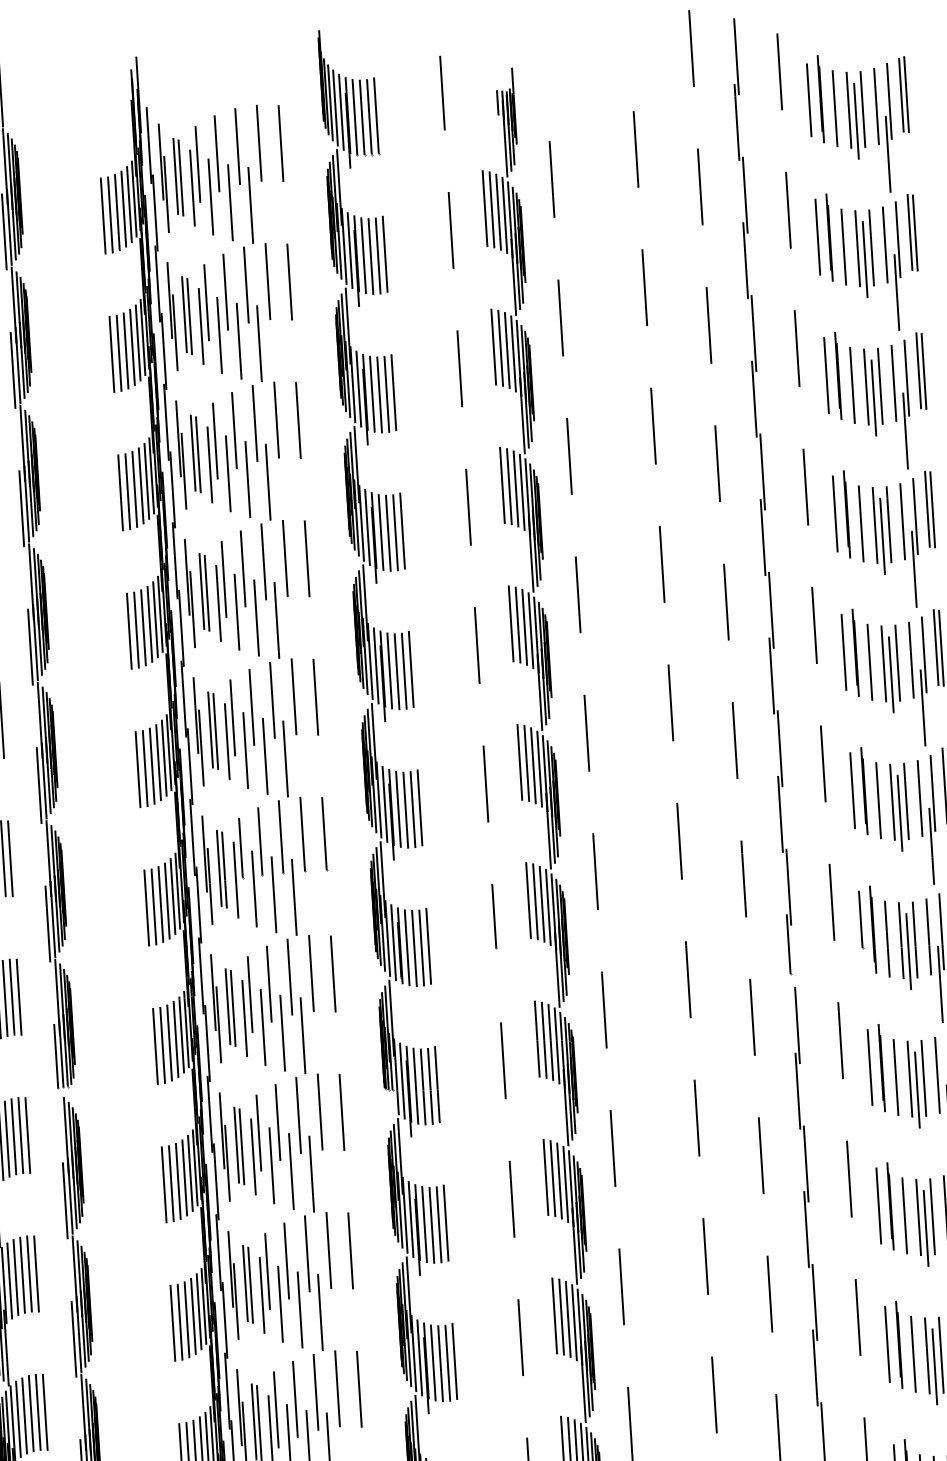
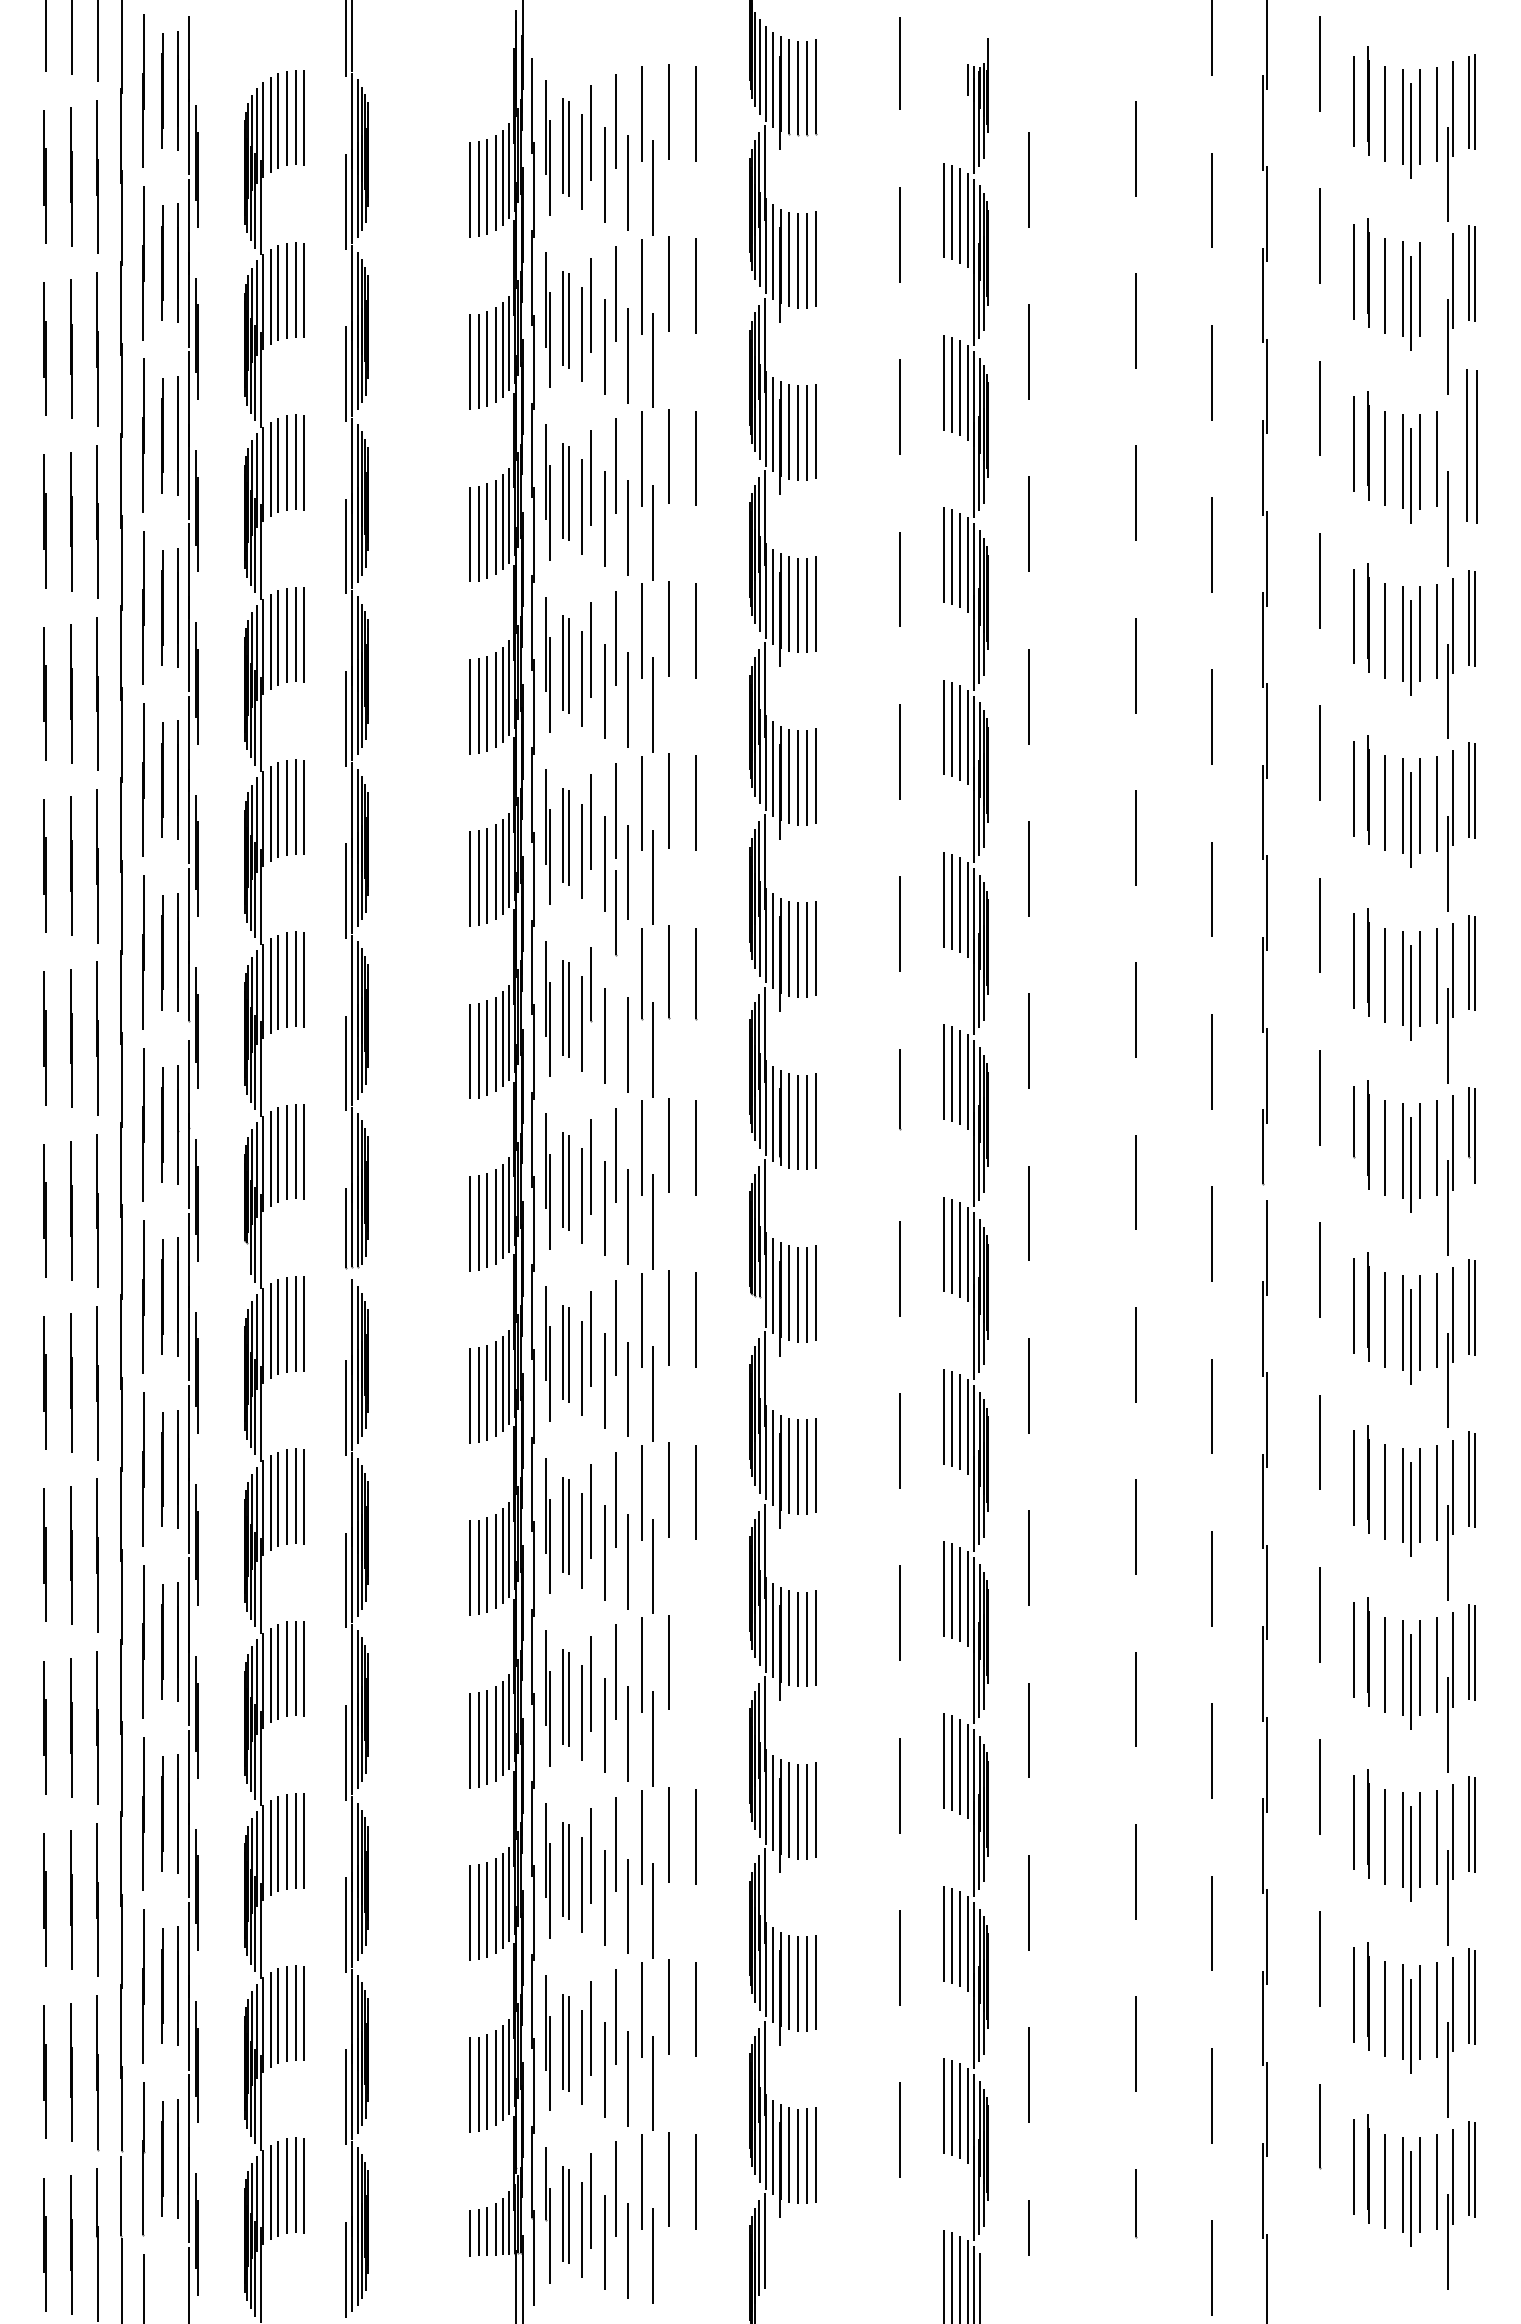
line: (885, 244) -> (1437, 286), removed
part: (920, 370) -> (1471, 445), size x1.6
line: (906, 378) -> (1453, 453), removed
line: (261, 842) -> (616, 913), moved
line: (359, 1389) -> (695, 1664), removed

